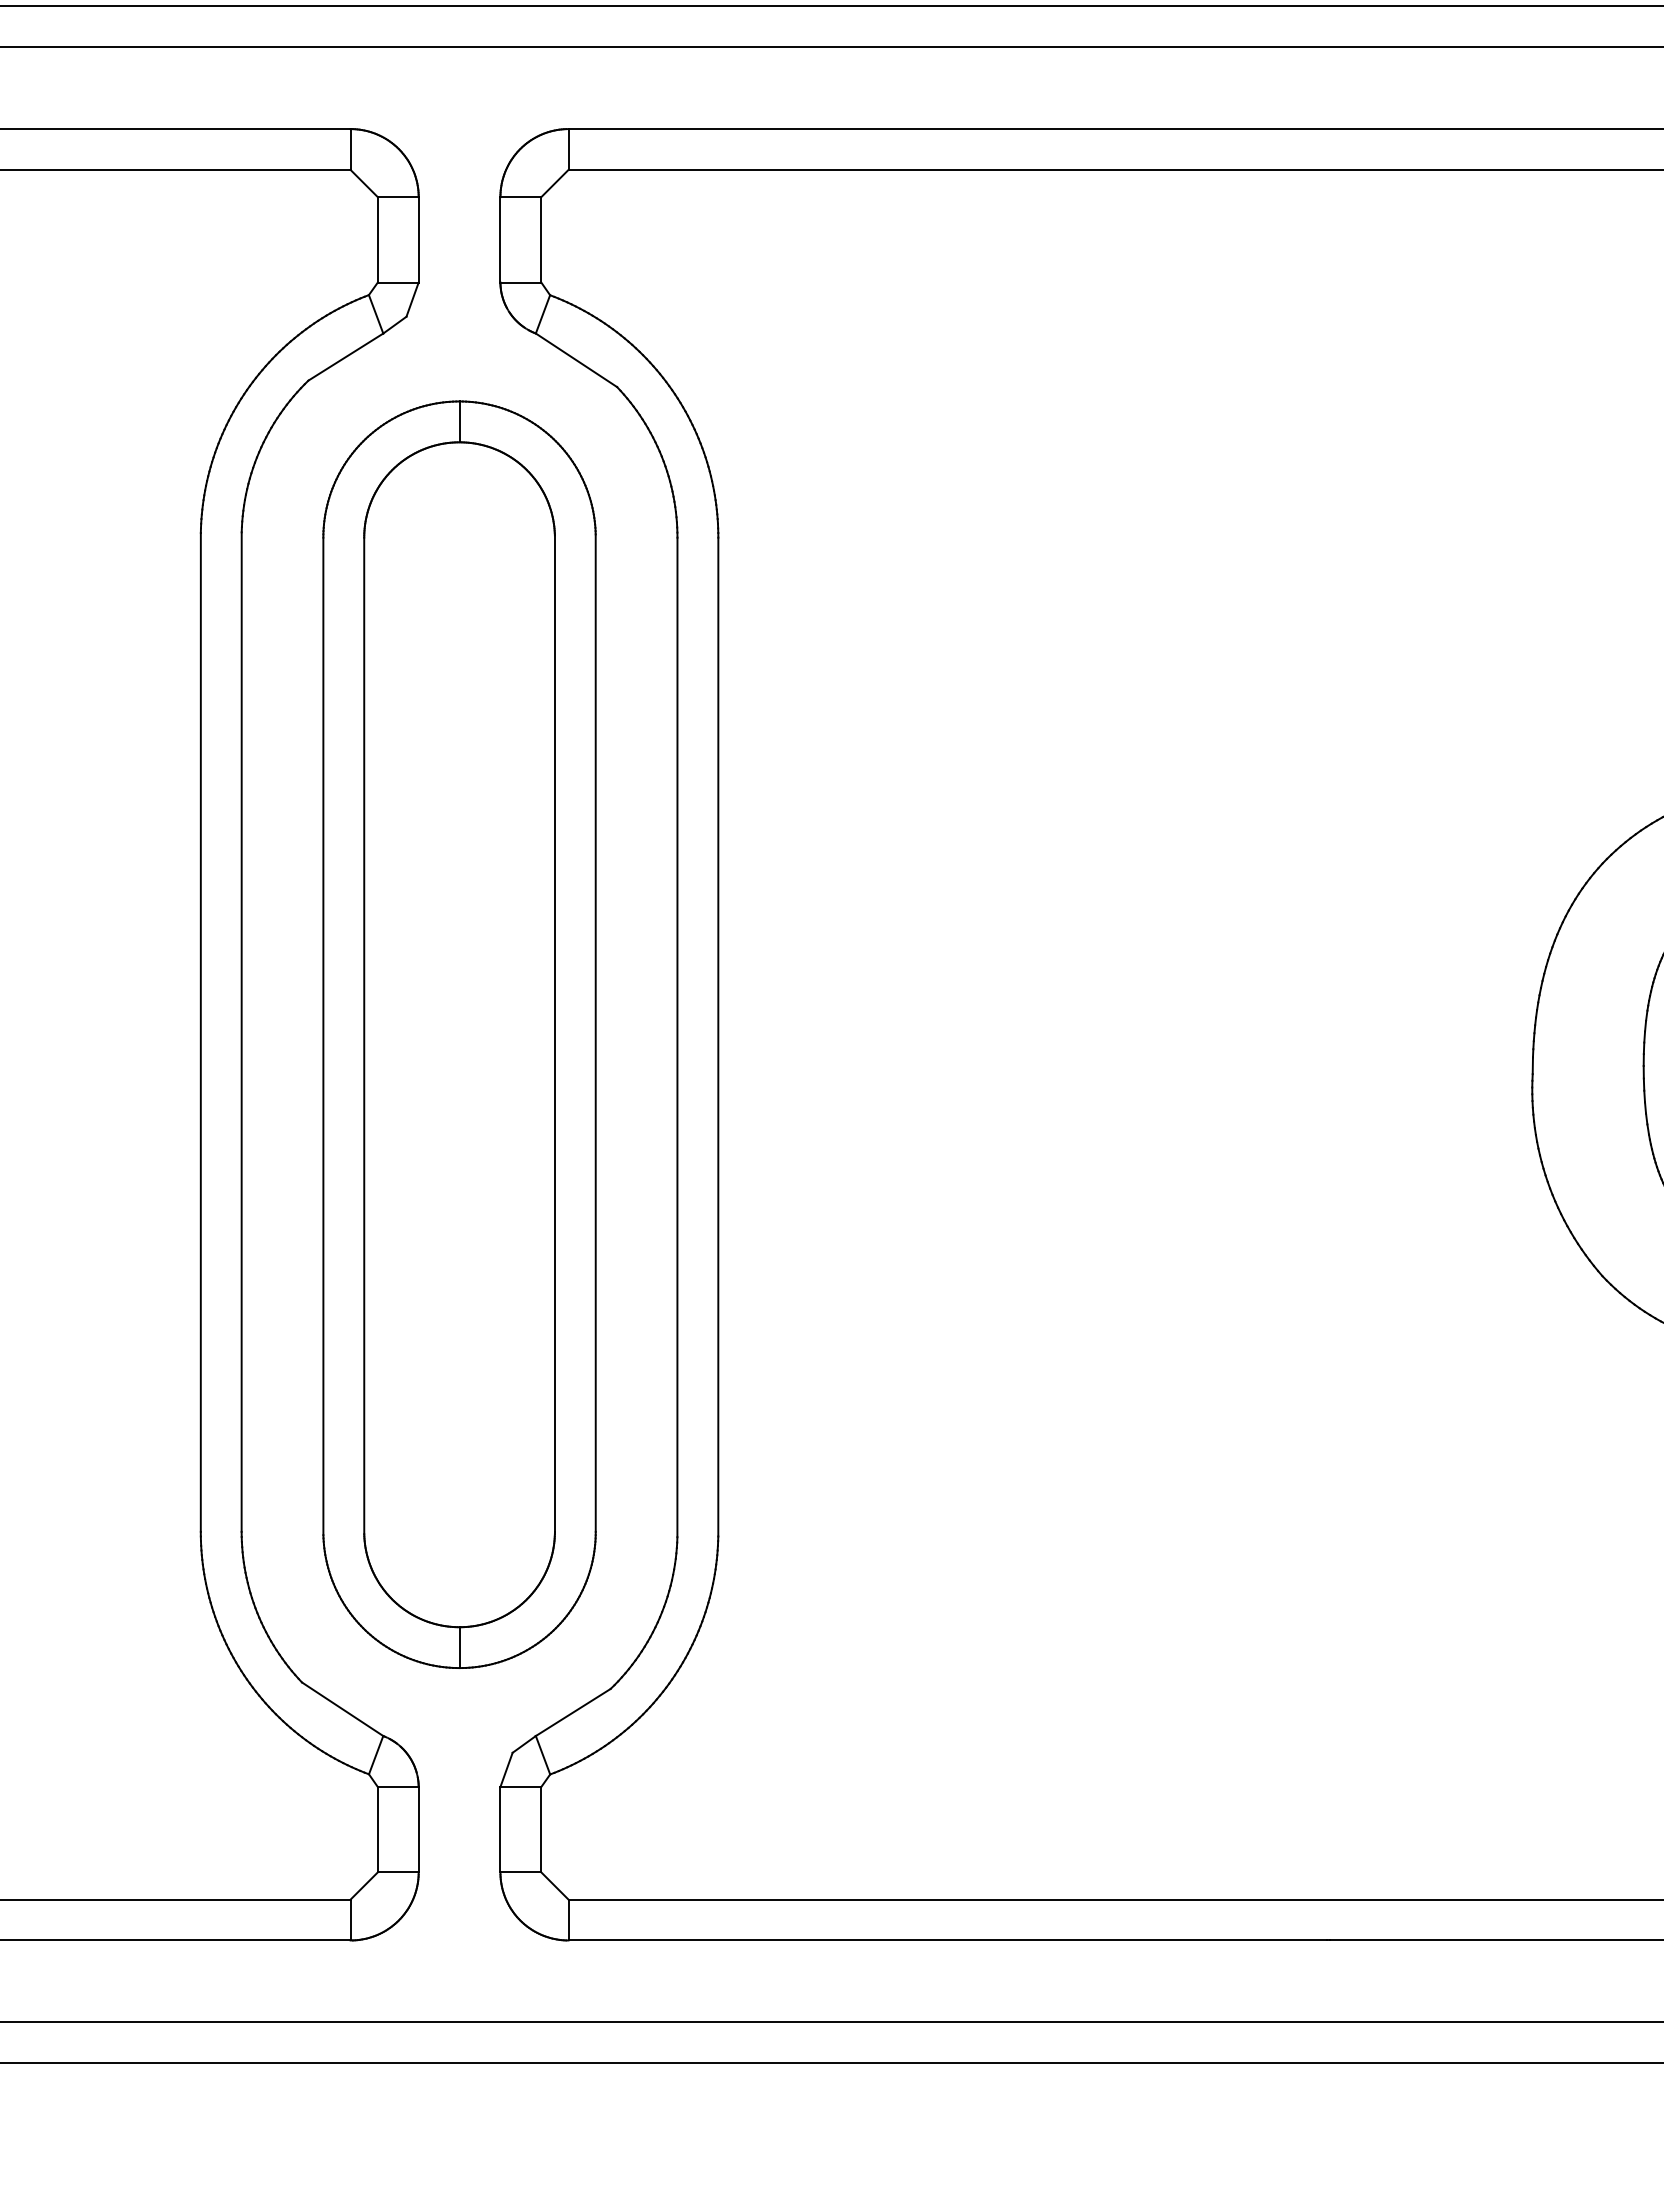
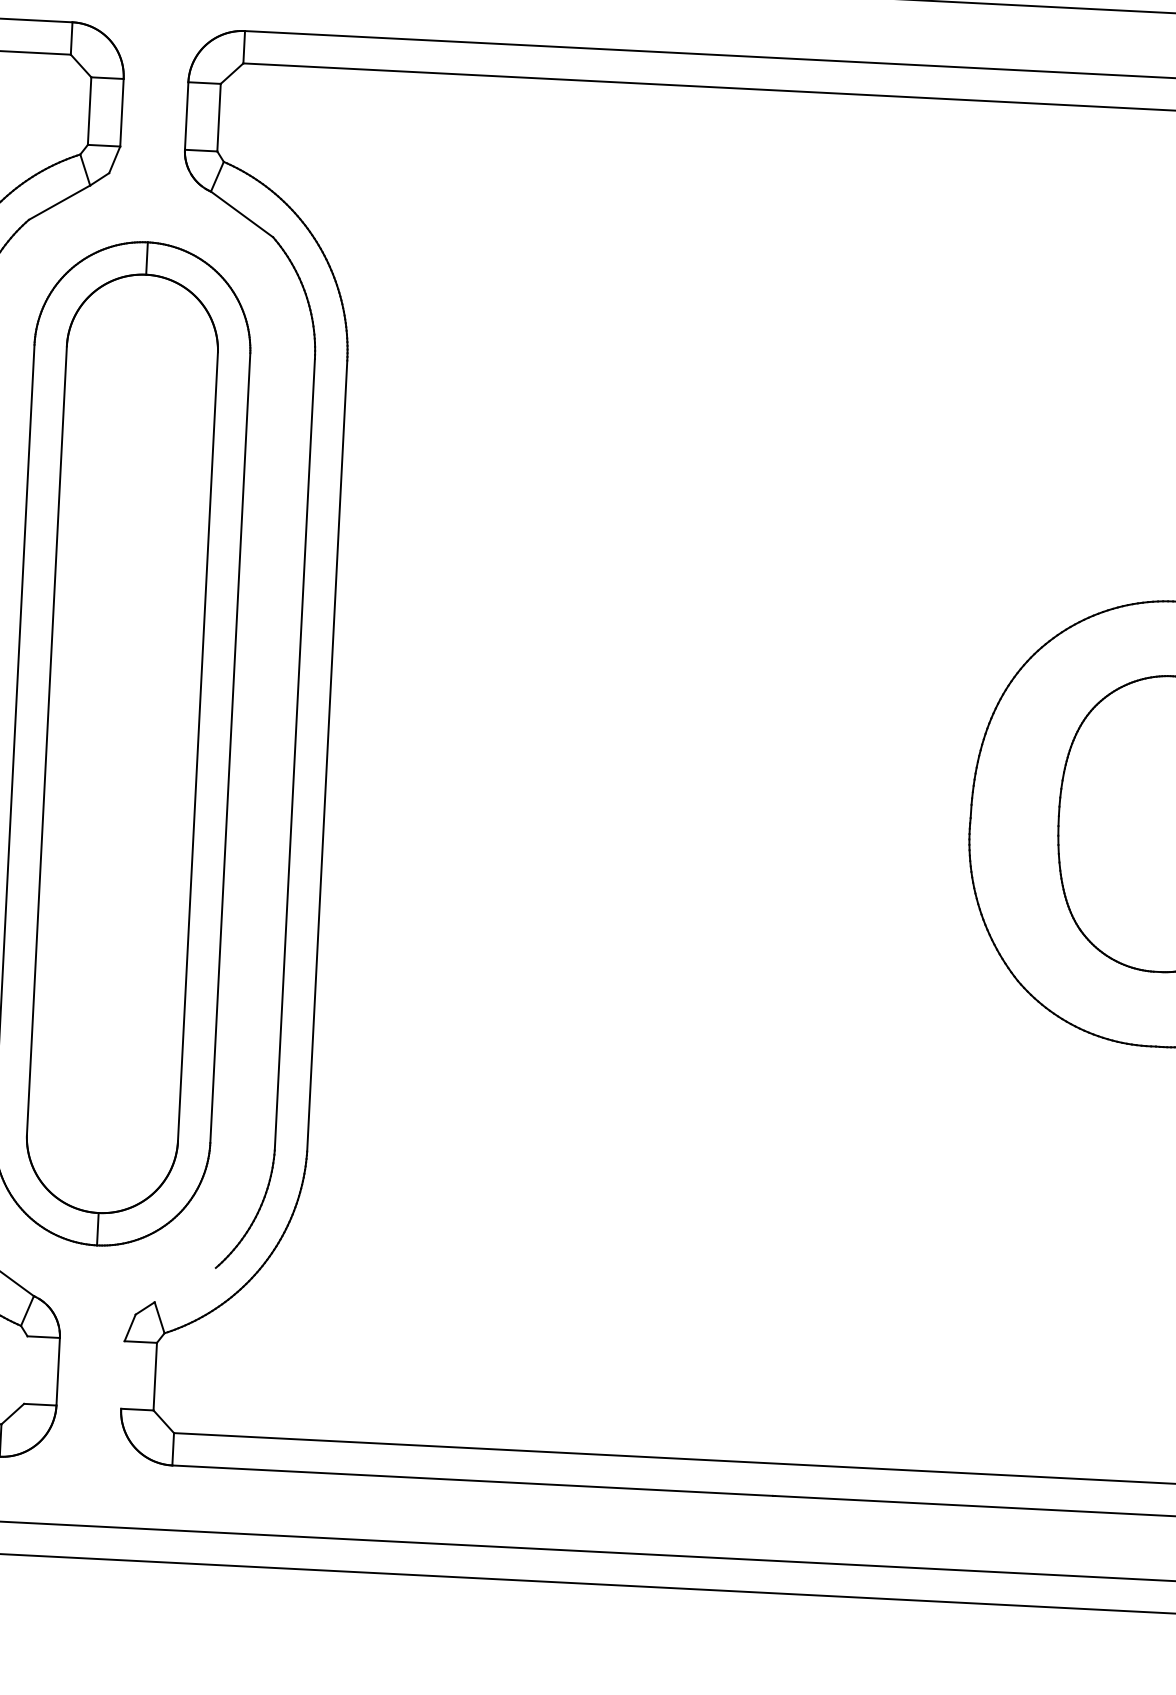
line: (572, 1712) -> (184, 1285), removed
line: (377, 1829) -> (25, 1369), removed
line: (500, 1829) -> (122, 1374), removed

